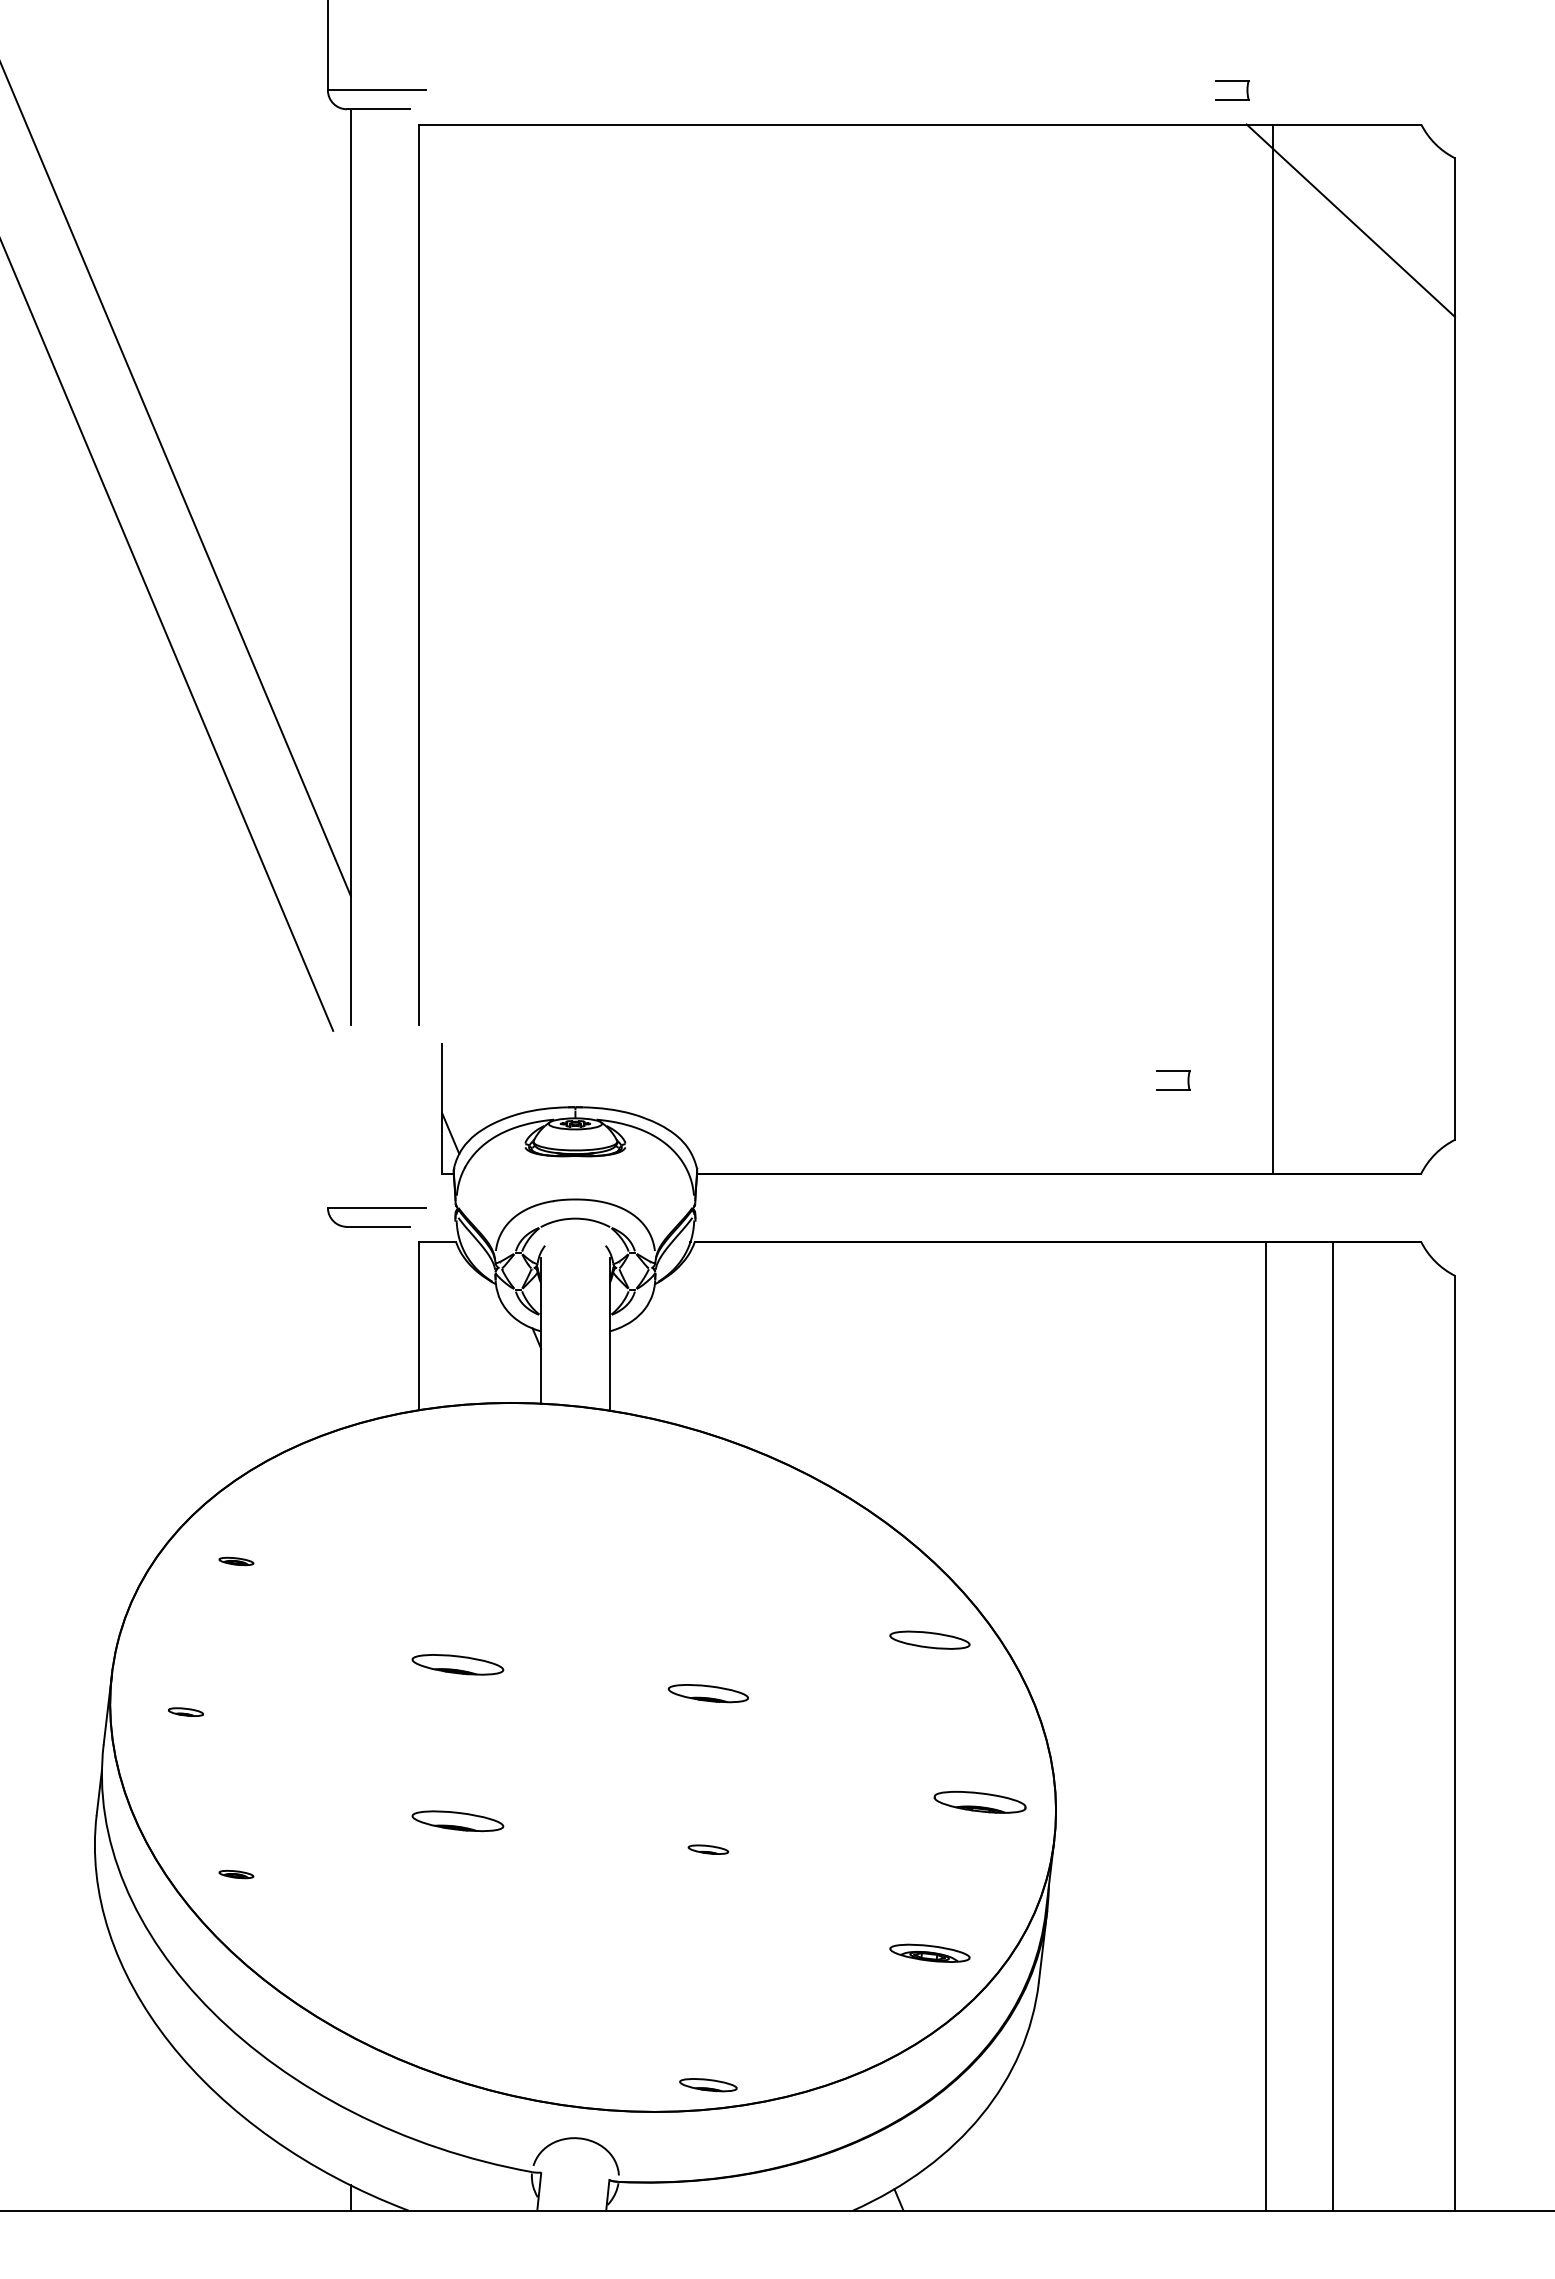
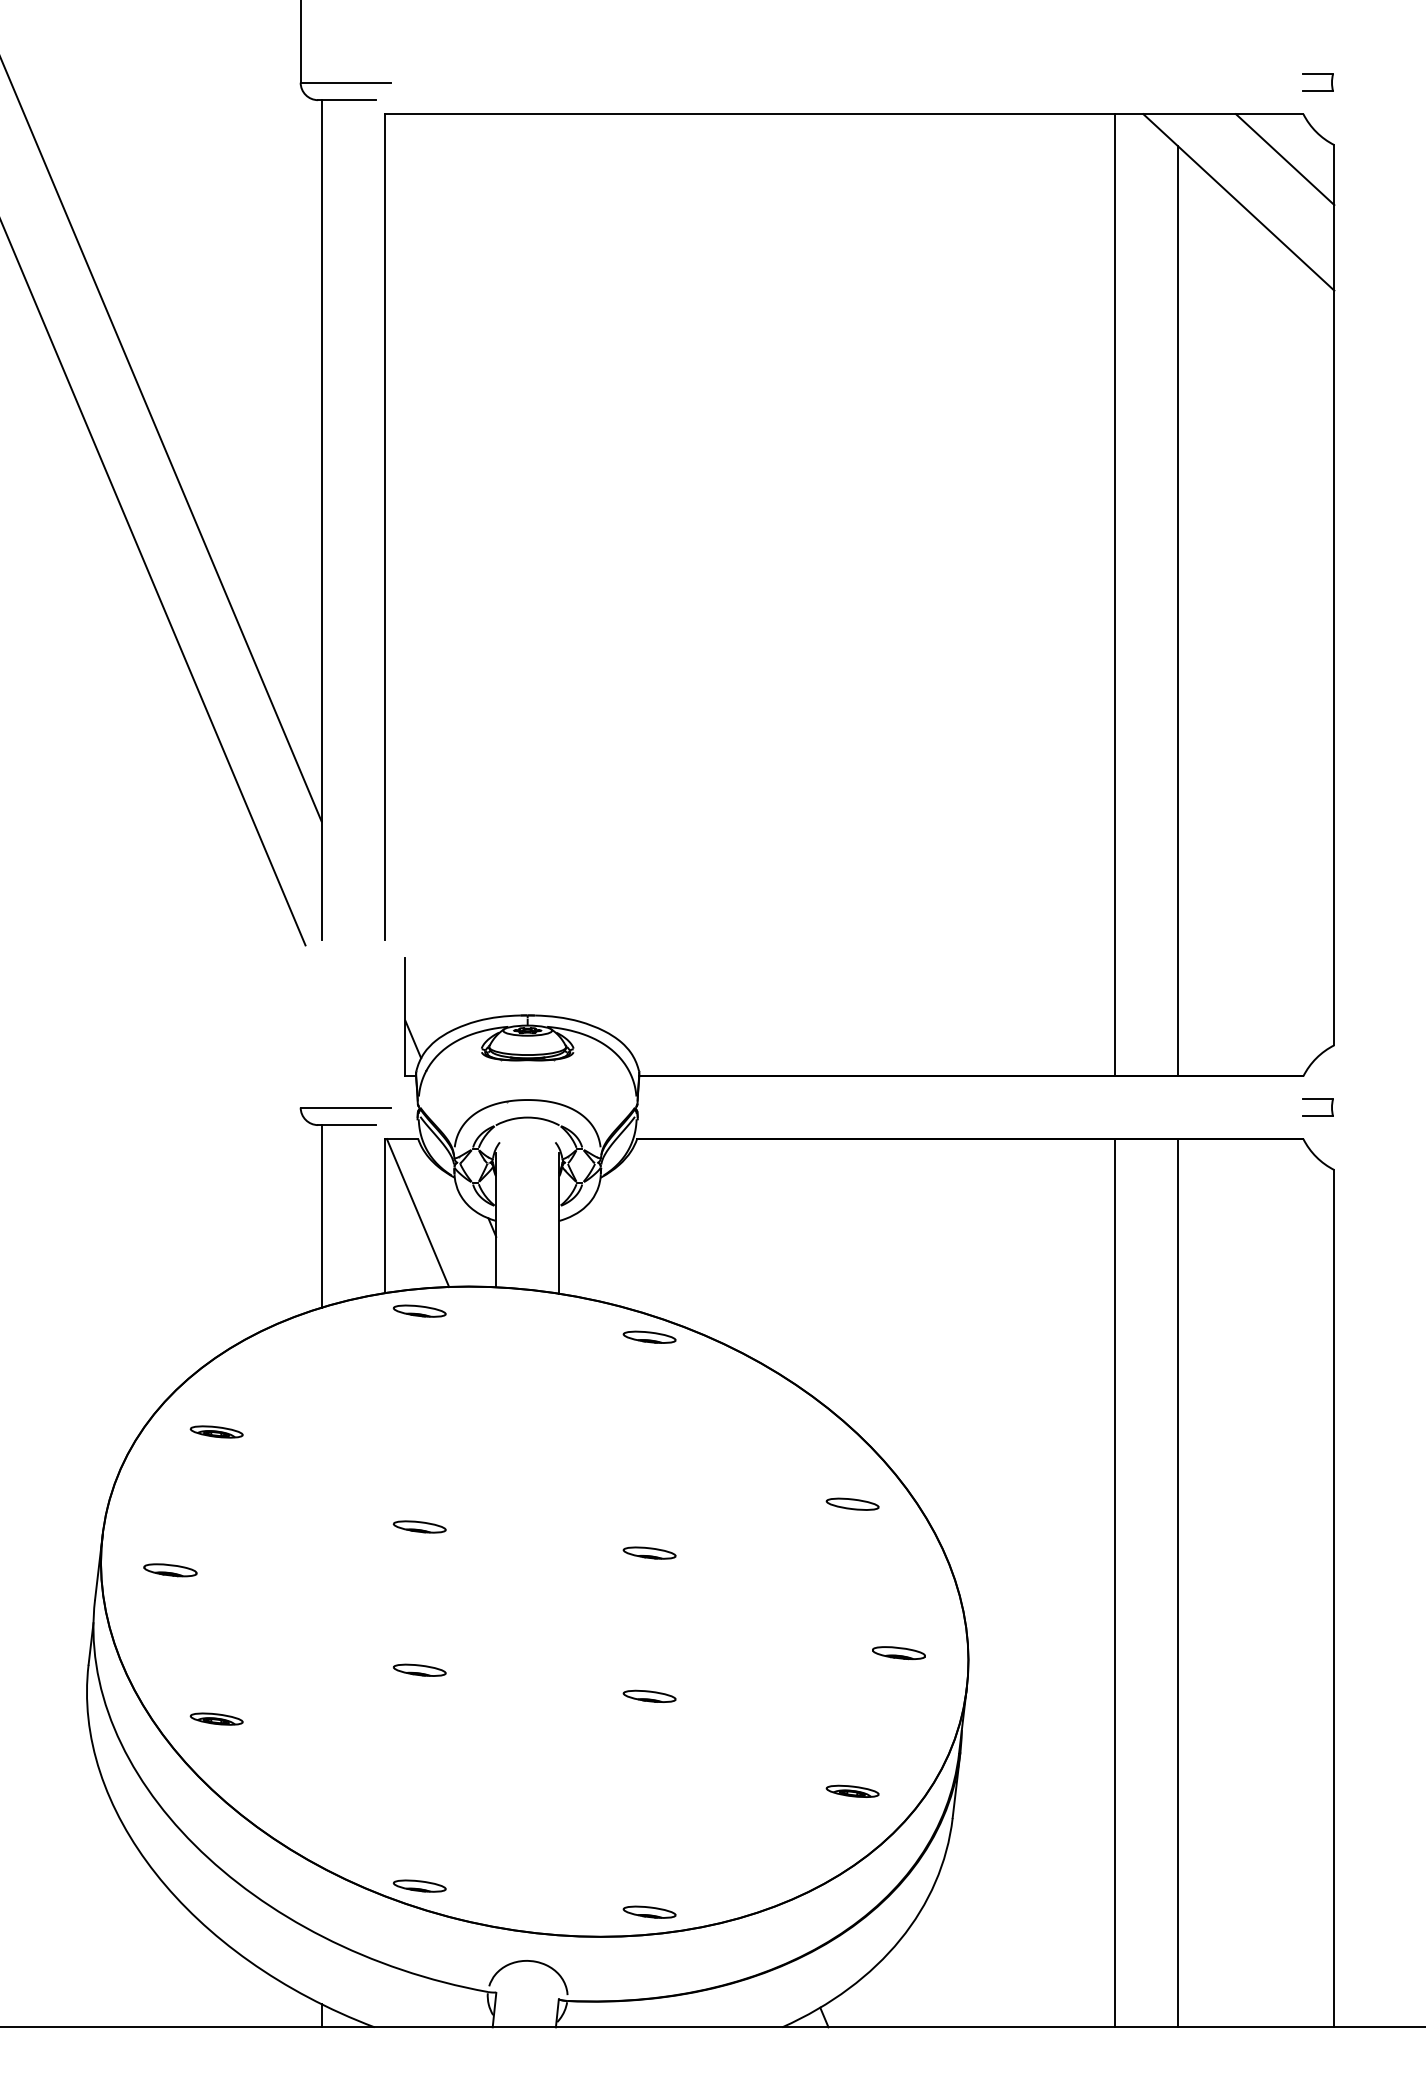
part: (1232, 81) -> (1318, 74), moved
line: (1401, 173) -> (1285, 159), added
line: (1273, 648) -> (1115, 594), moved
line: (1284, 666) -> (1177, 611), added
part: (1173, 1071) -> (1318, 1099), moved
line: (455, 1322) -> (417, 1212), added
line: (350, 1325) -> (321, 1215), added
part: (457, 1429) -> (419, 1310), added
part: (708, 1458) -> (649, 1337), added
part: (236, 1561) -> (216, 1432), size x1.67
part: (929, 1640) -> (852, 1504), size x0.71
part: (457, 1665) -> (419, 1527), size x0.62
part: (708, 1693) -> (649, 1553), size x0.71
part: (185, 1711) -> (170, 1569), size x1.67
line: (1266, 1726) -> (1115, 1583), moved
line: (1332, 1726) -> (1177, 1583), moved
part: (980, 1802) -> (899, 1653), size x0.62
part: (457, 1821) -> (419, 1670), size x0.62
part: (708, 1849) -> (649, 1696), size x1.43
part: (236, 1874) -> (216, 1719), size x1.67
part: (929, 1953) -> (852, 1791), size x0.71
part: (457, 2056) -> (419, 1885), added

